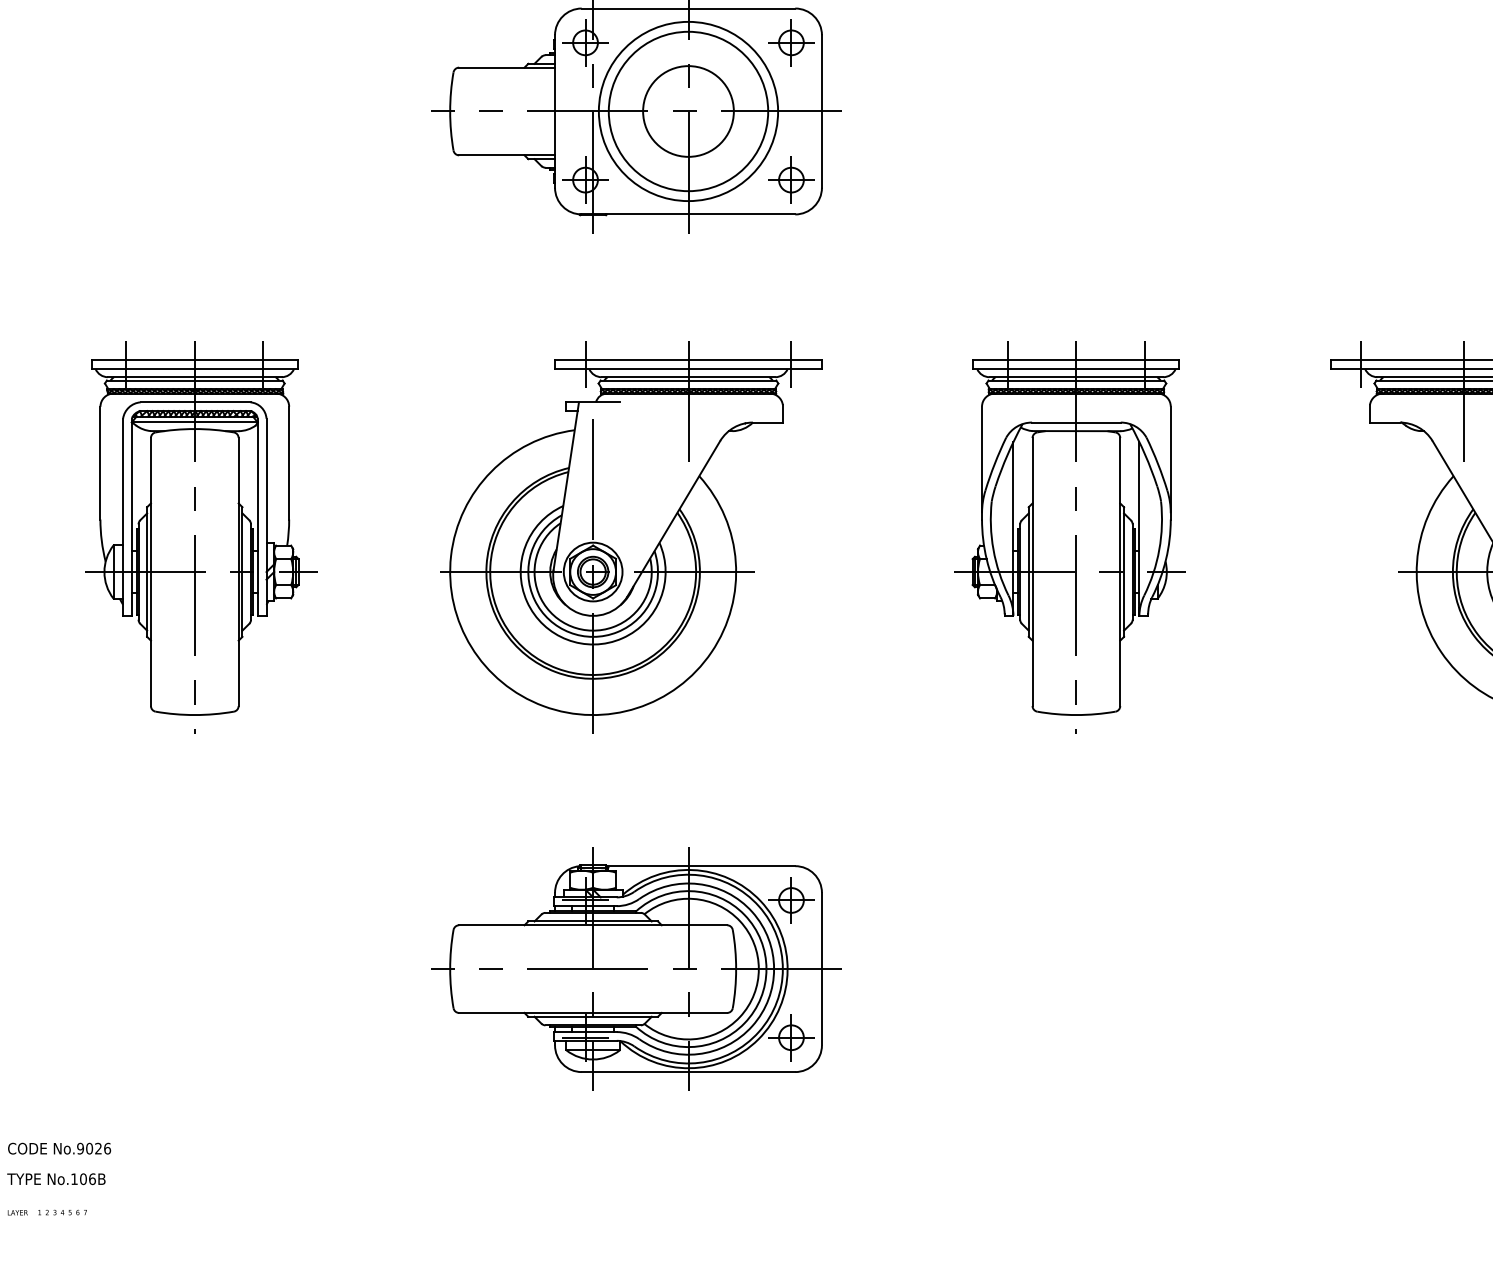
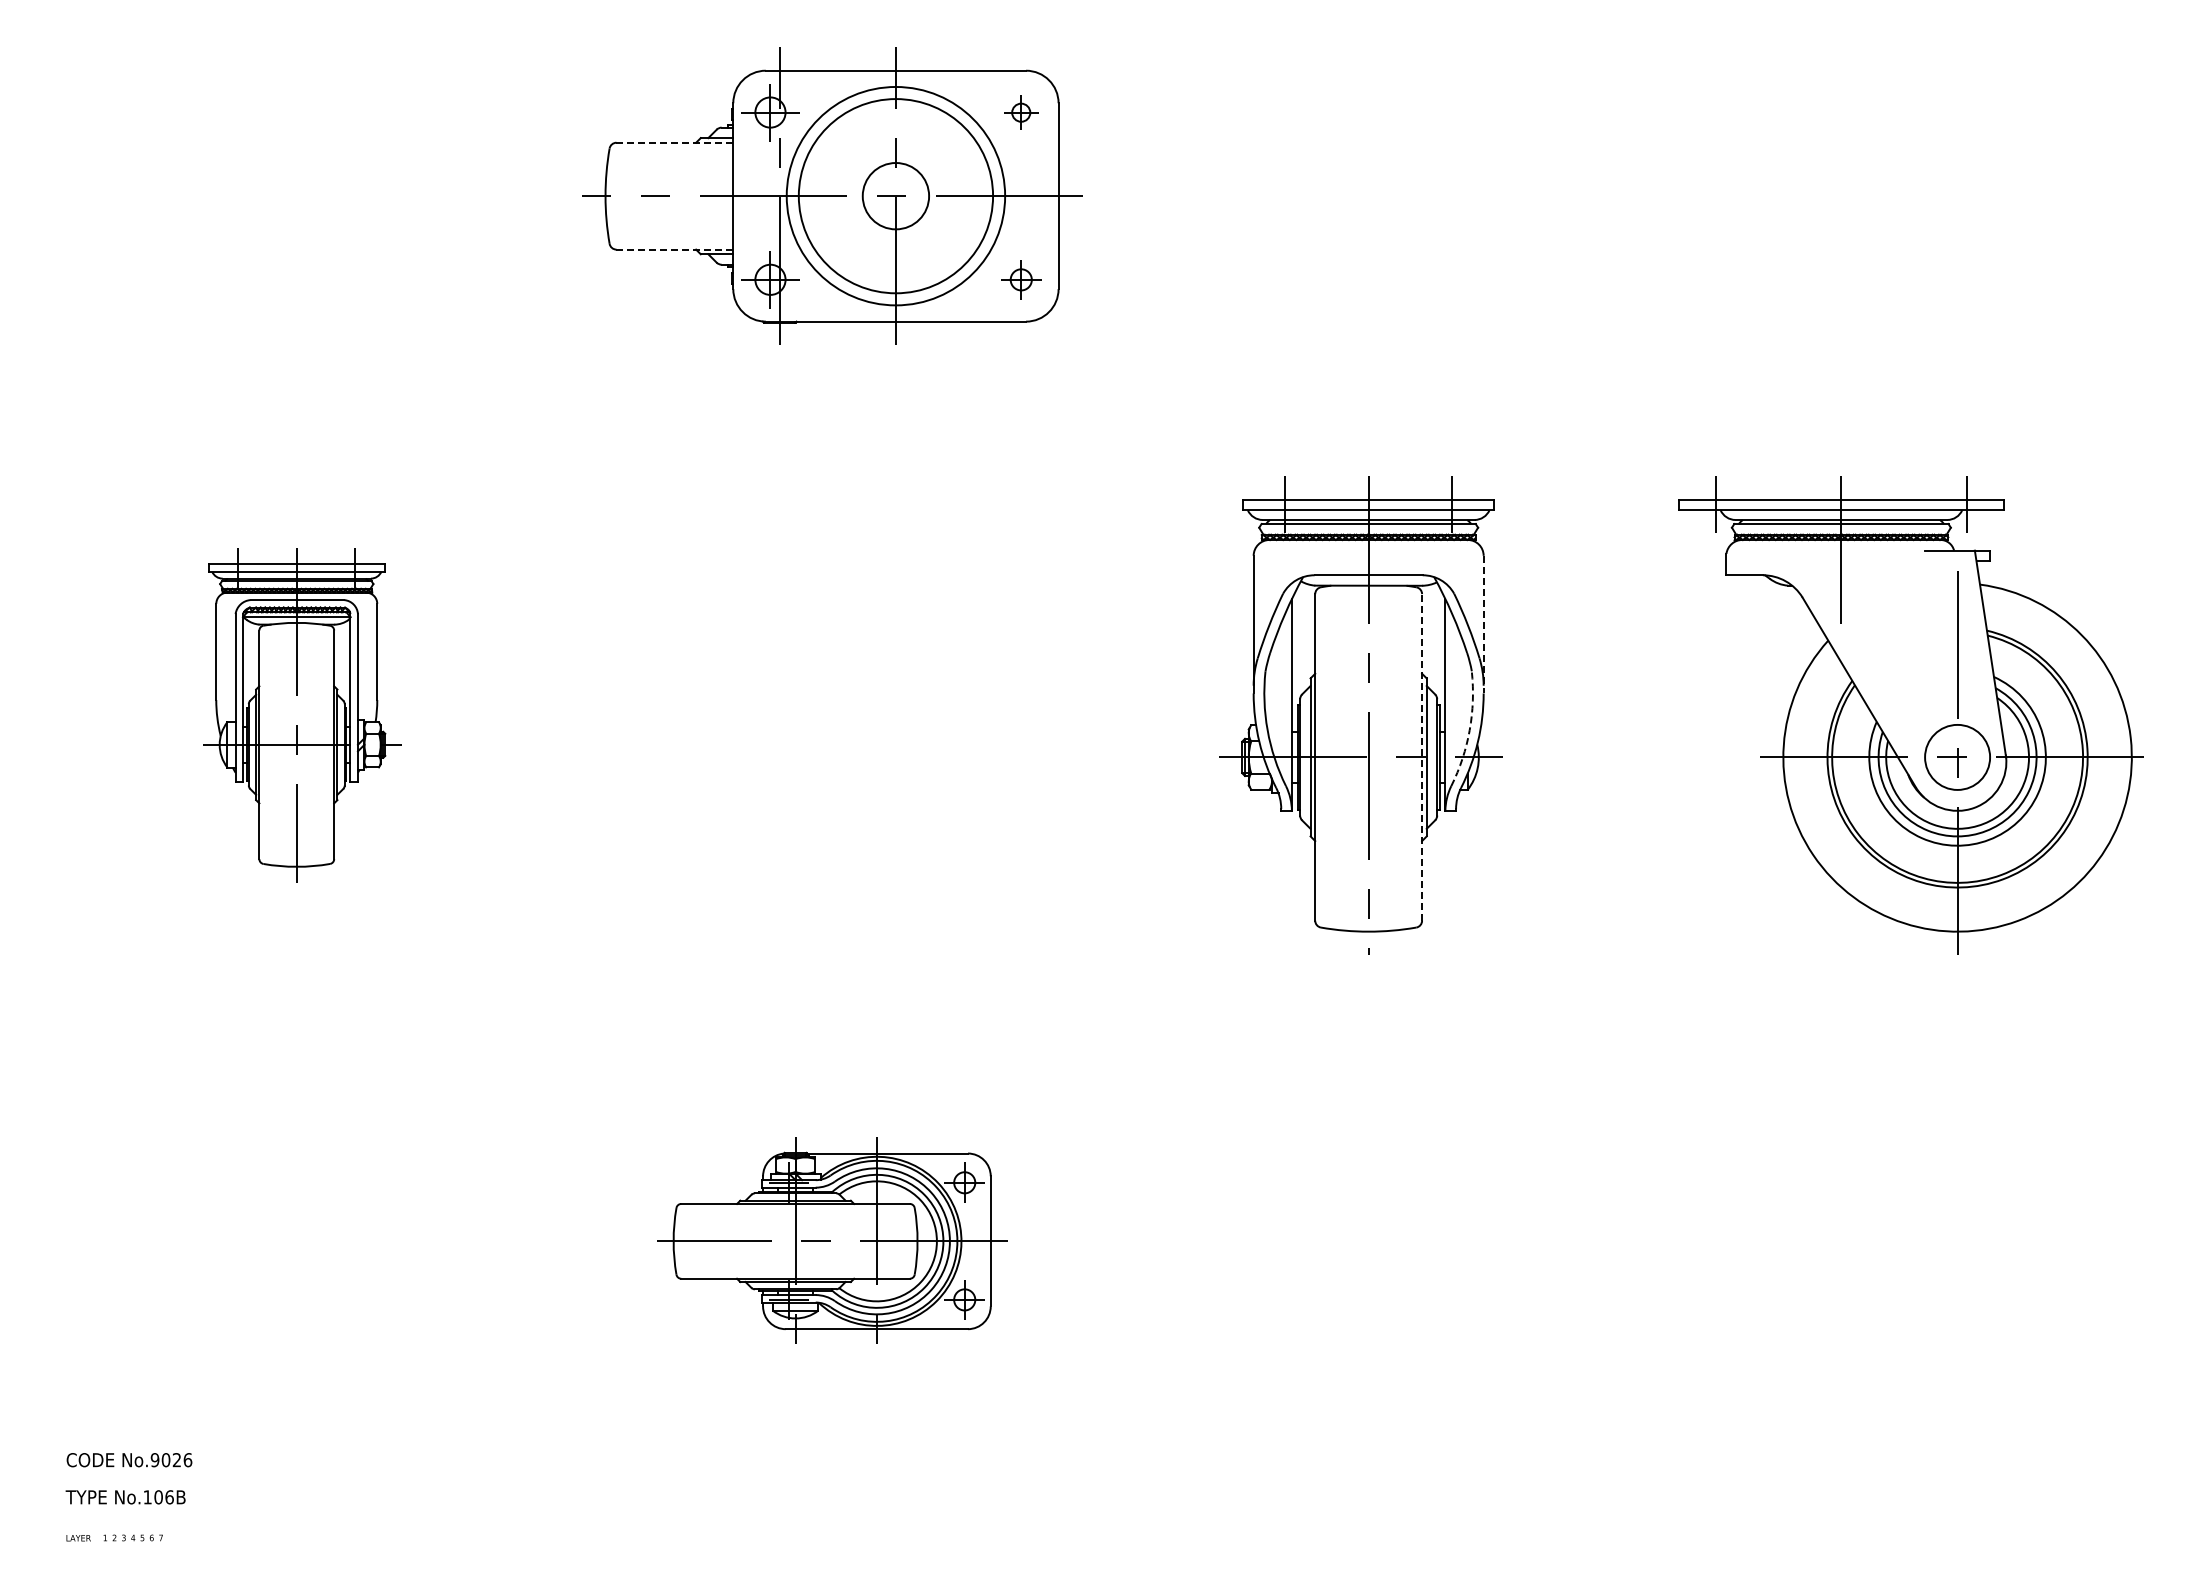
part: (790, 42) -> (1020, 112), size x0.6
line: (507, 67) -> (675, 142), solid -> dashed
circle: (688, 110) -> (895, 195), size x0.6
line: (506, 155) -> (674, 249), solid -> dashed
part: (790, 179) -> (1020, 279), size x0.7
line: (1170, 462) -> (1483, 624), solid -> dashed
part: (201, 537) -> (302, 715), size x0.7
part: (631, 537) -> (826, 715), removed
arc: (1159, 549) -> (1469, 730), solid -> dashed
line: (1120, 571) -> (1422, 756), solid -> dashed
part: (636, 969) -> (832, 1241), size x0.7

